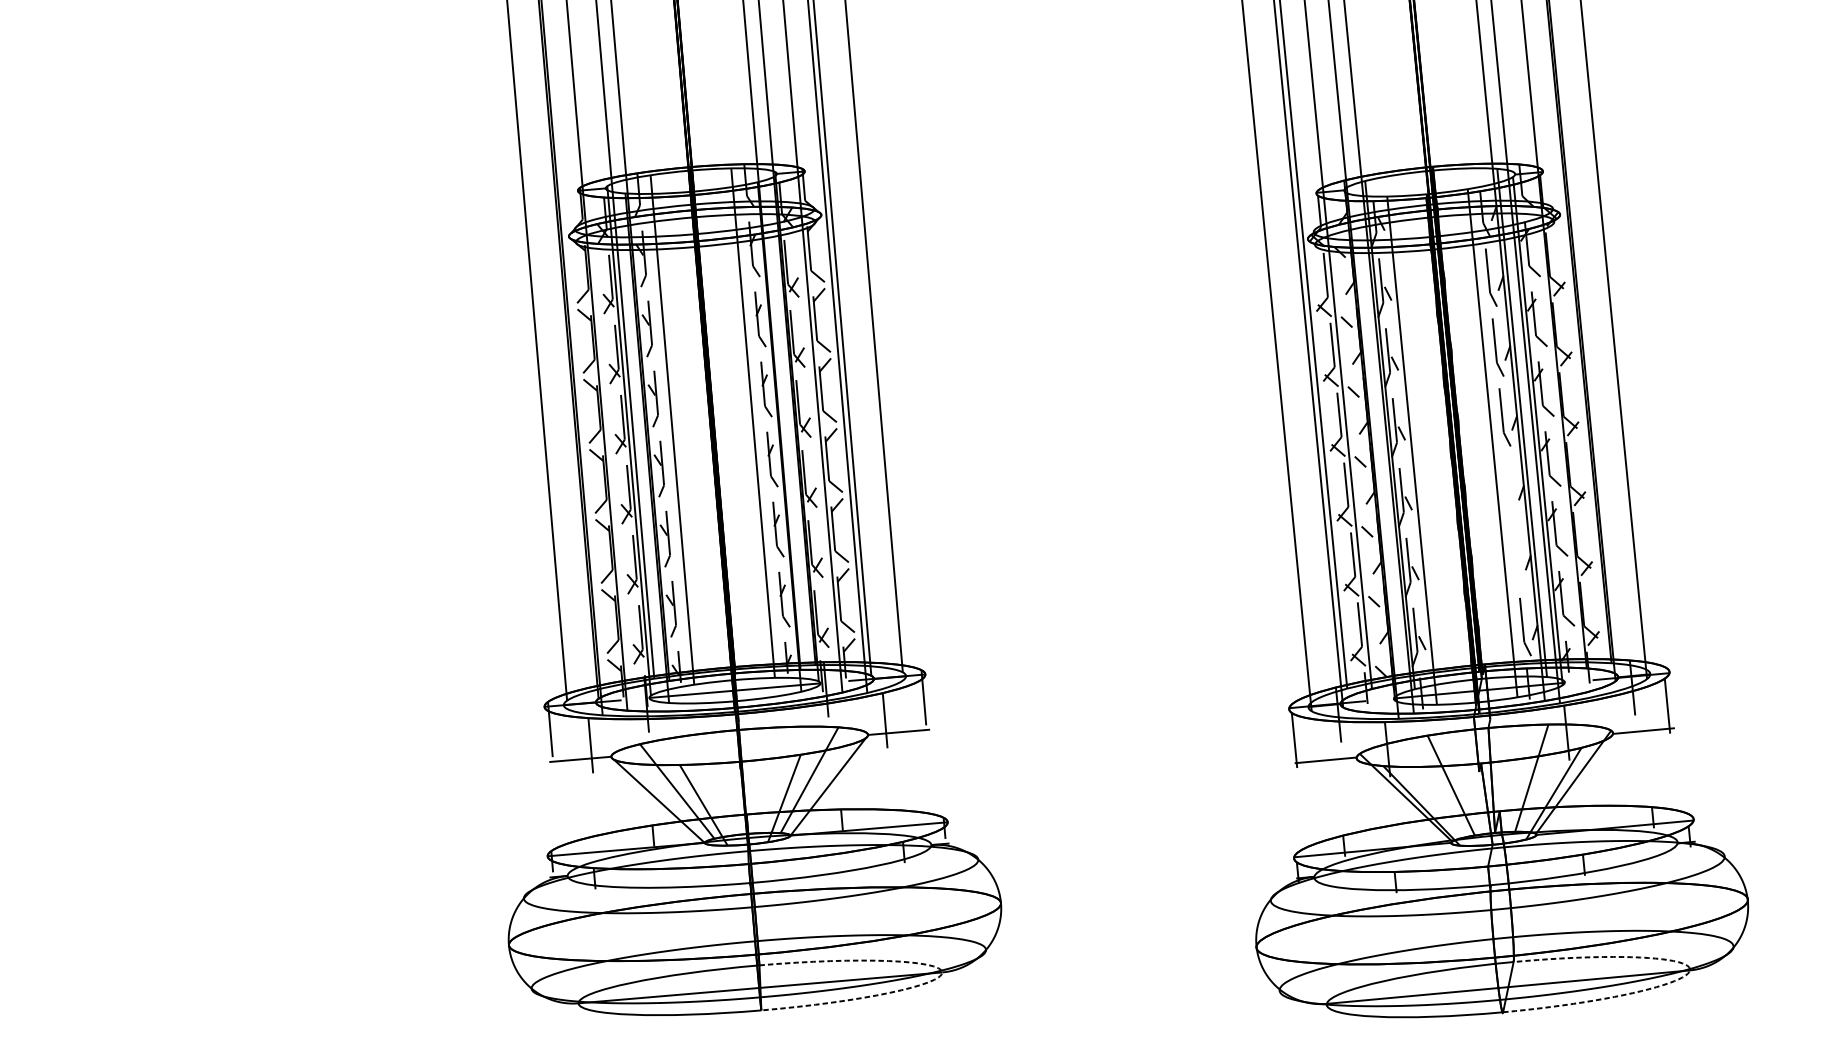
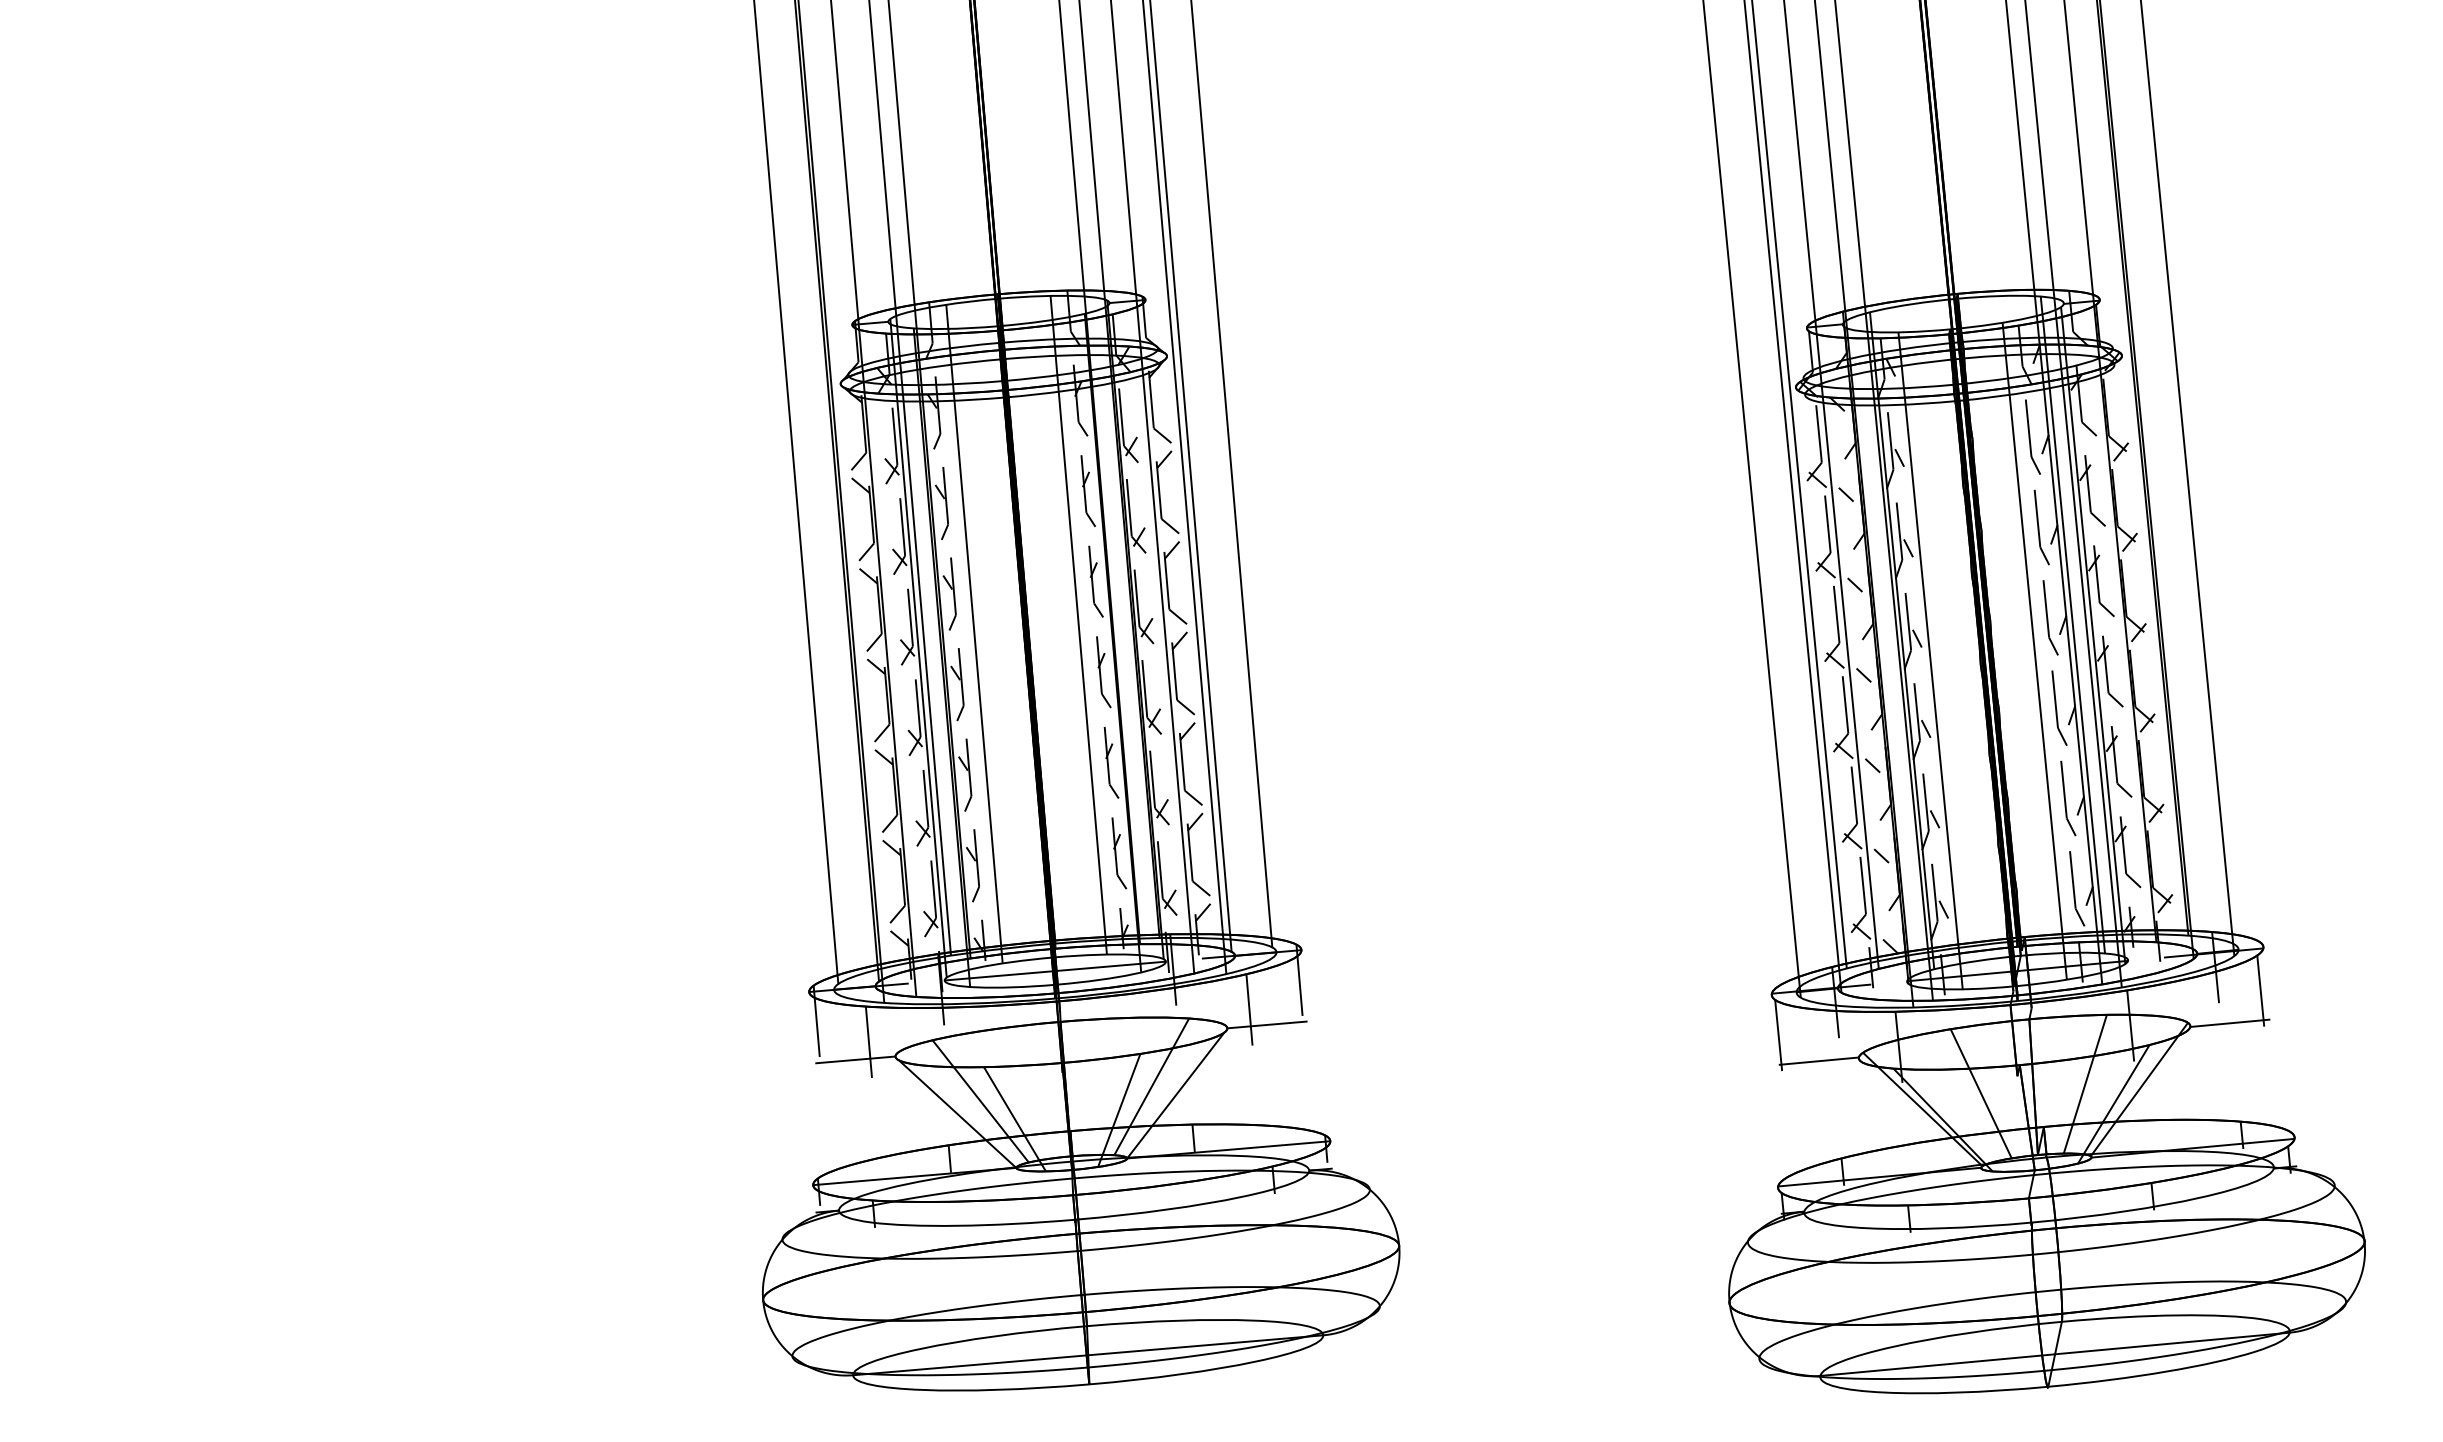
part: (1511, 486) -> (2059, 707), added
part: (1518, 557) -> (2068, 798), added
arc: (942, 973) -> (1323, 1336), dashed -> solid
arc: (1687, 974) -> (2286, 1337), dashed -> solid

